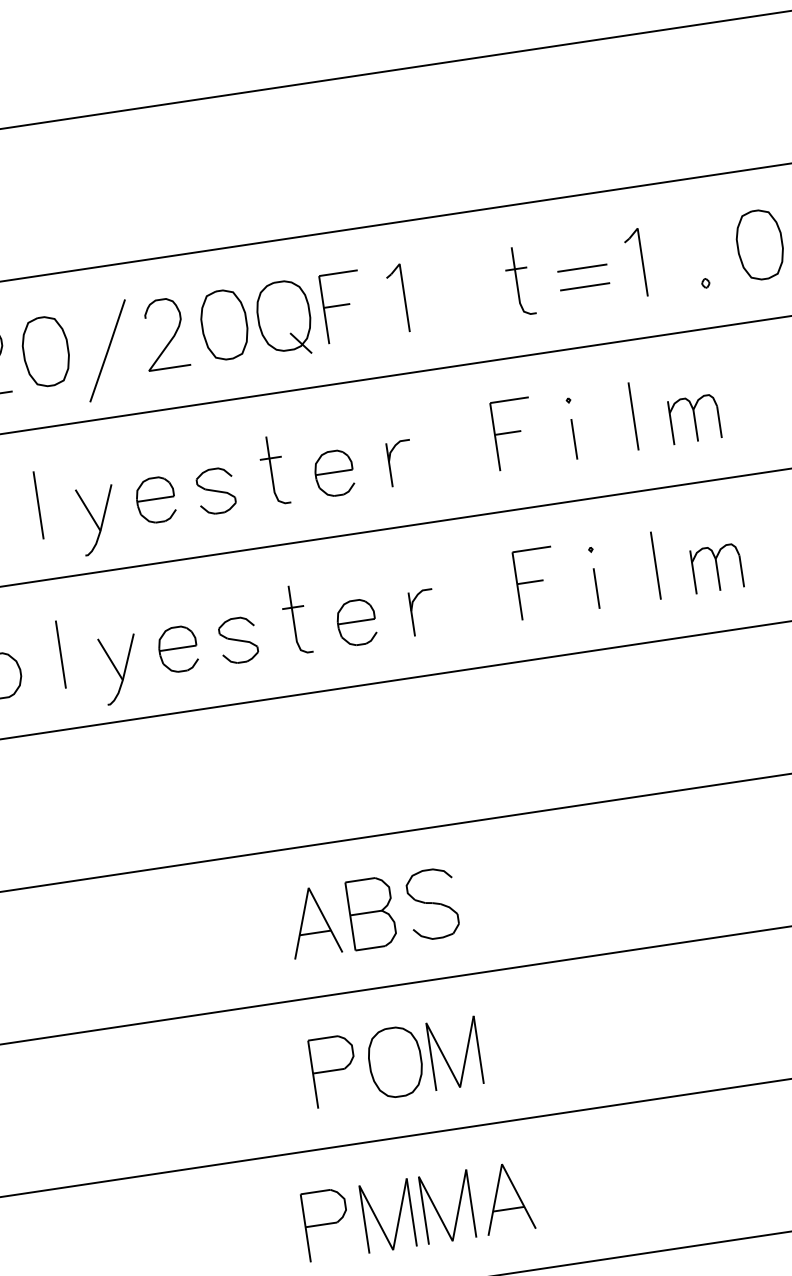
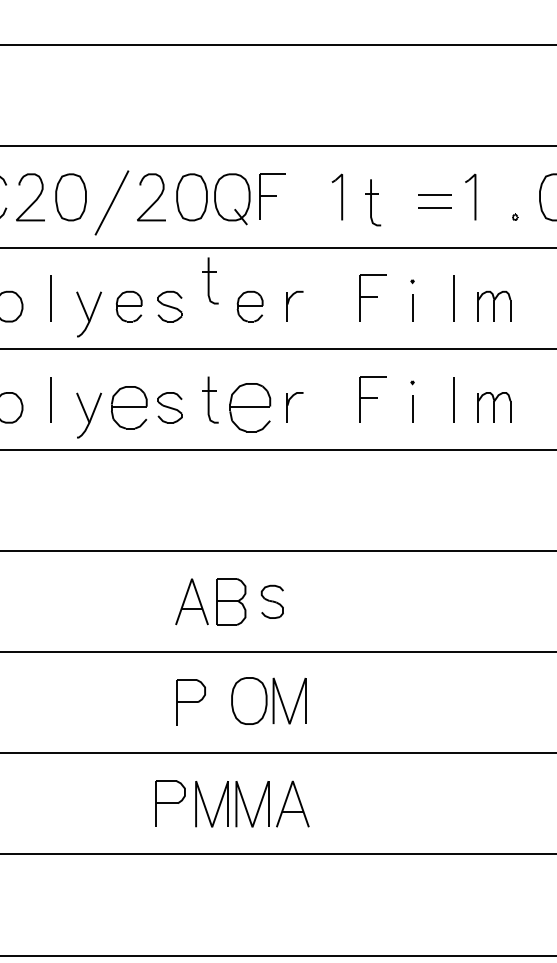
part: (520, 280) -> (373, 202), moved
part: (397, 297) -> (337, 196), moved
part: (274, 470) -> (210, 280), moved
part: (355, 622) -> (249, 407), size x1.6
part: (177, 649) -> (128, 407), size x1.4
part: (432, 903) -> (272, 601), size x0.7
part: (423, 1057) -> (268, 700), moved

